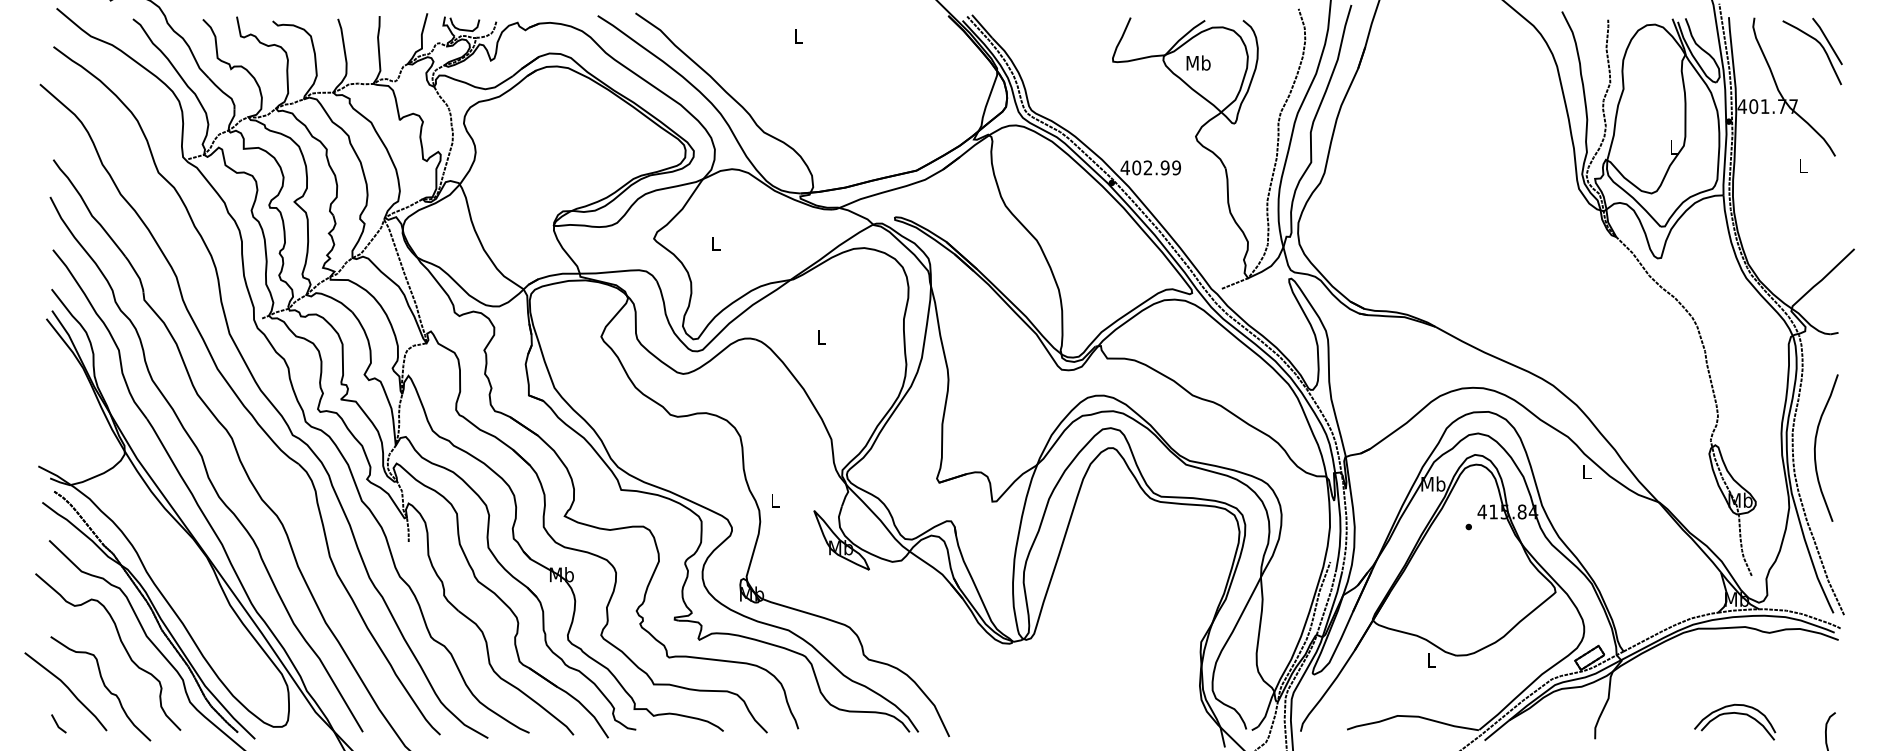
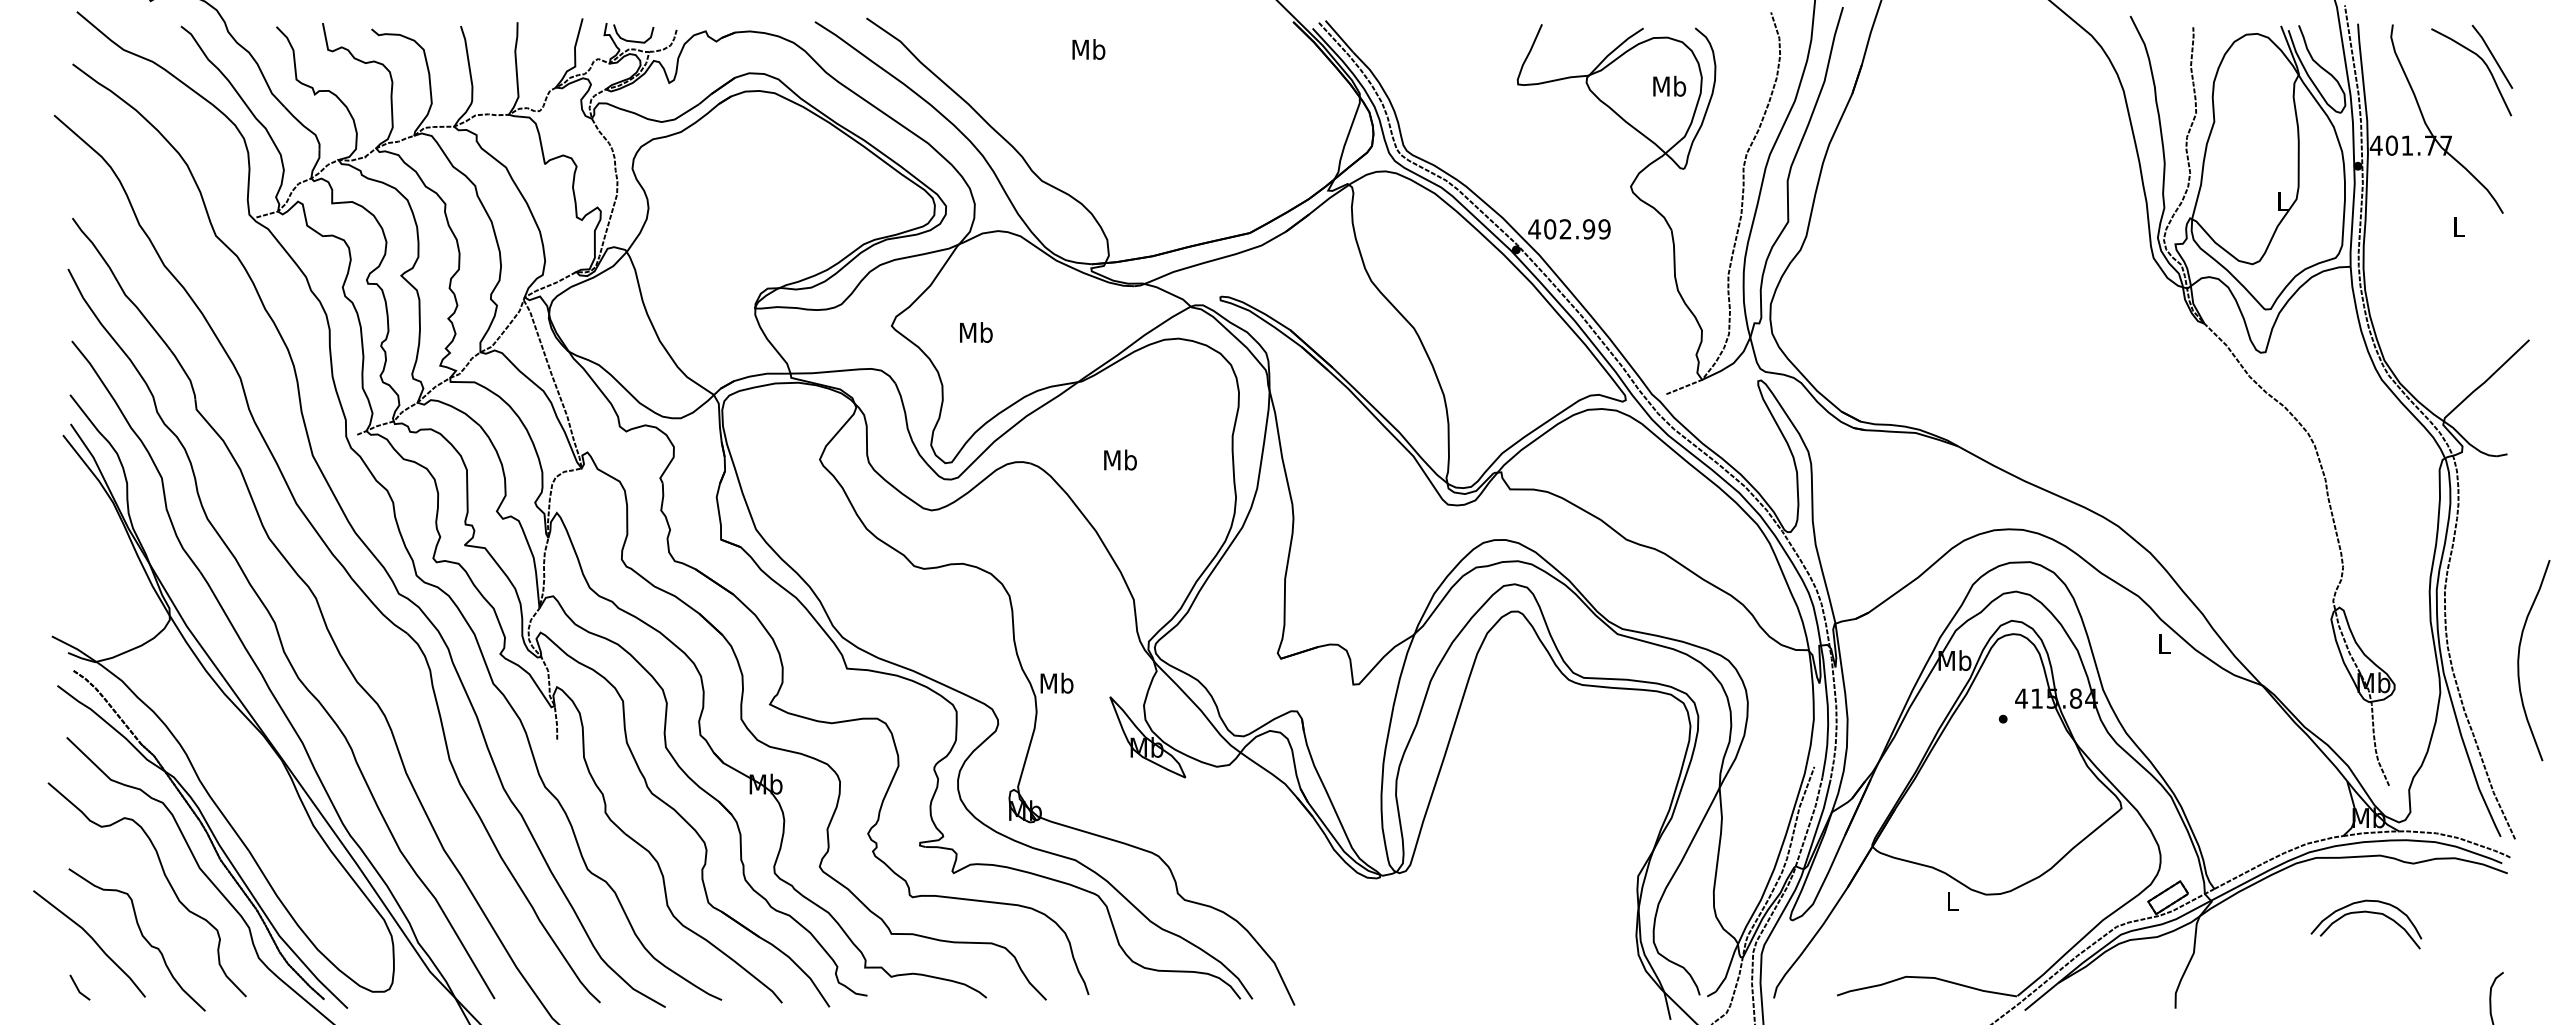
text: (798, 36) -> (1088, 49), L -> Mb
text: (1198, 62) -> (1669, 85), moved
text: (716, 243) -> (976, 332), L -> Mb
text: (821, 336) -> (1120, 459), L -> Mb
curve: (1815, 448) -> (2519, 660), moved
text: (774, 500) -> (1056, 682), L -> Mb
part: (1737, 714) -> (2369, 913), moved

